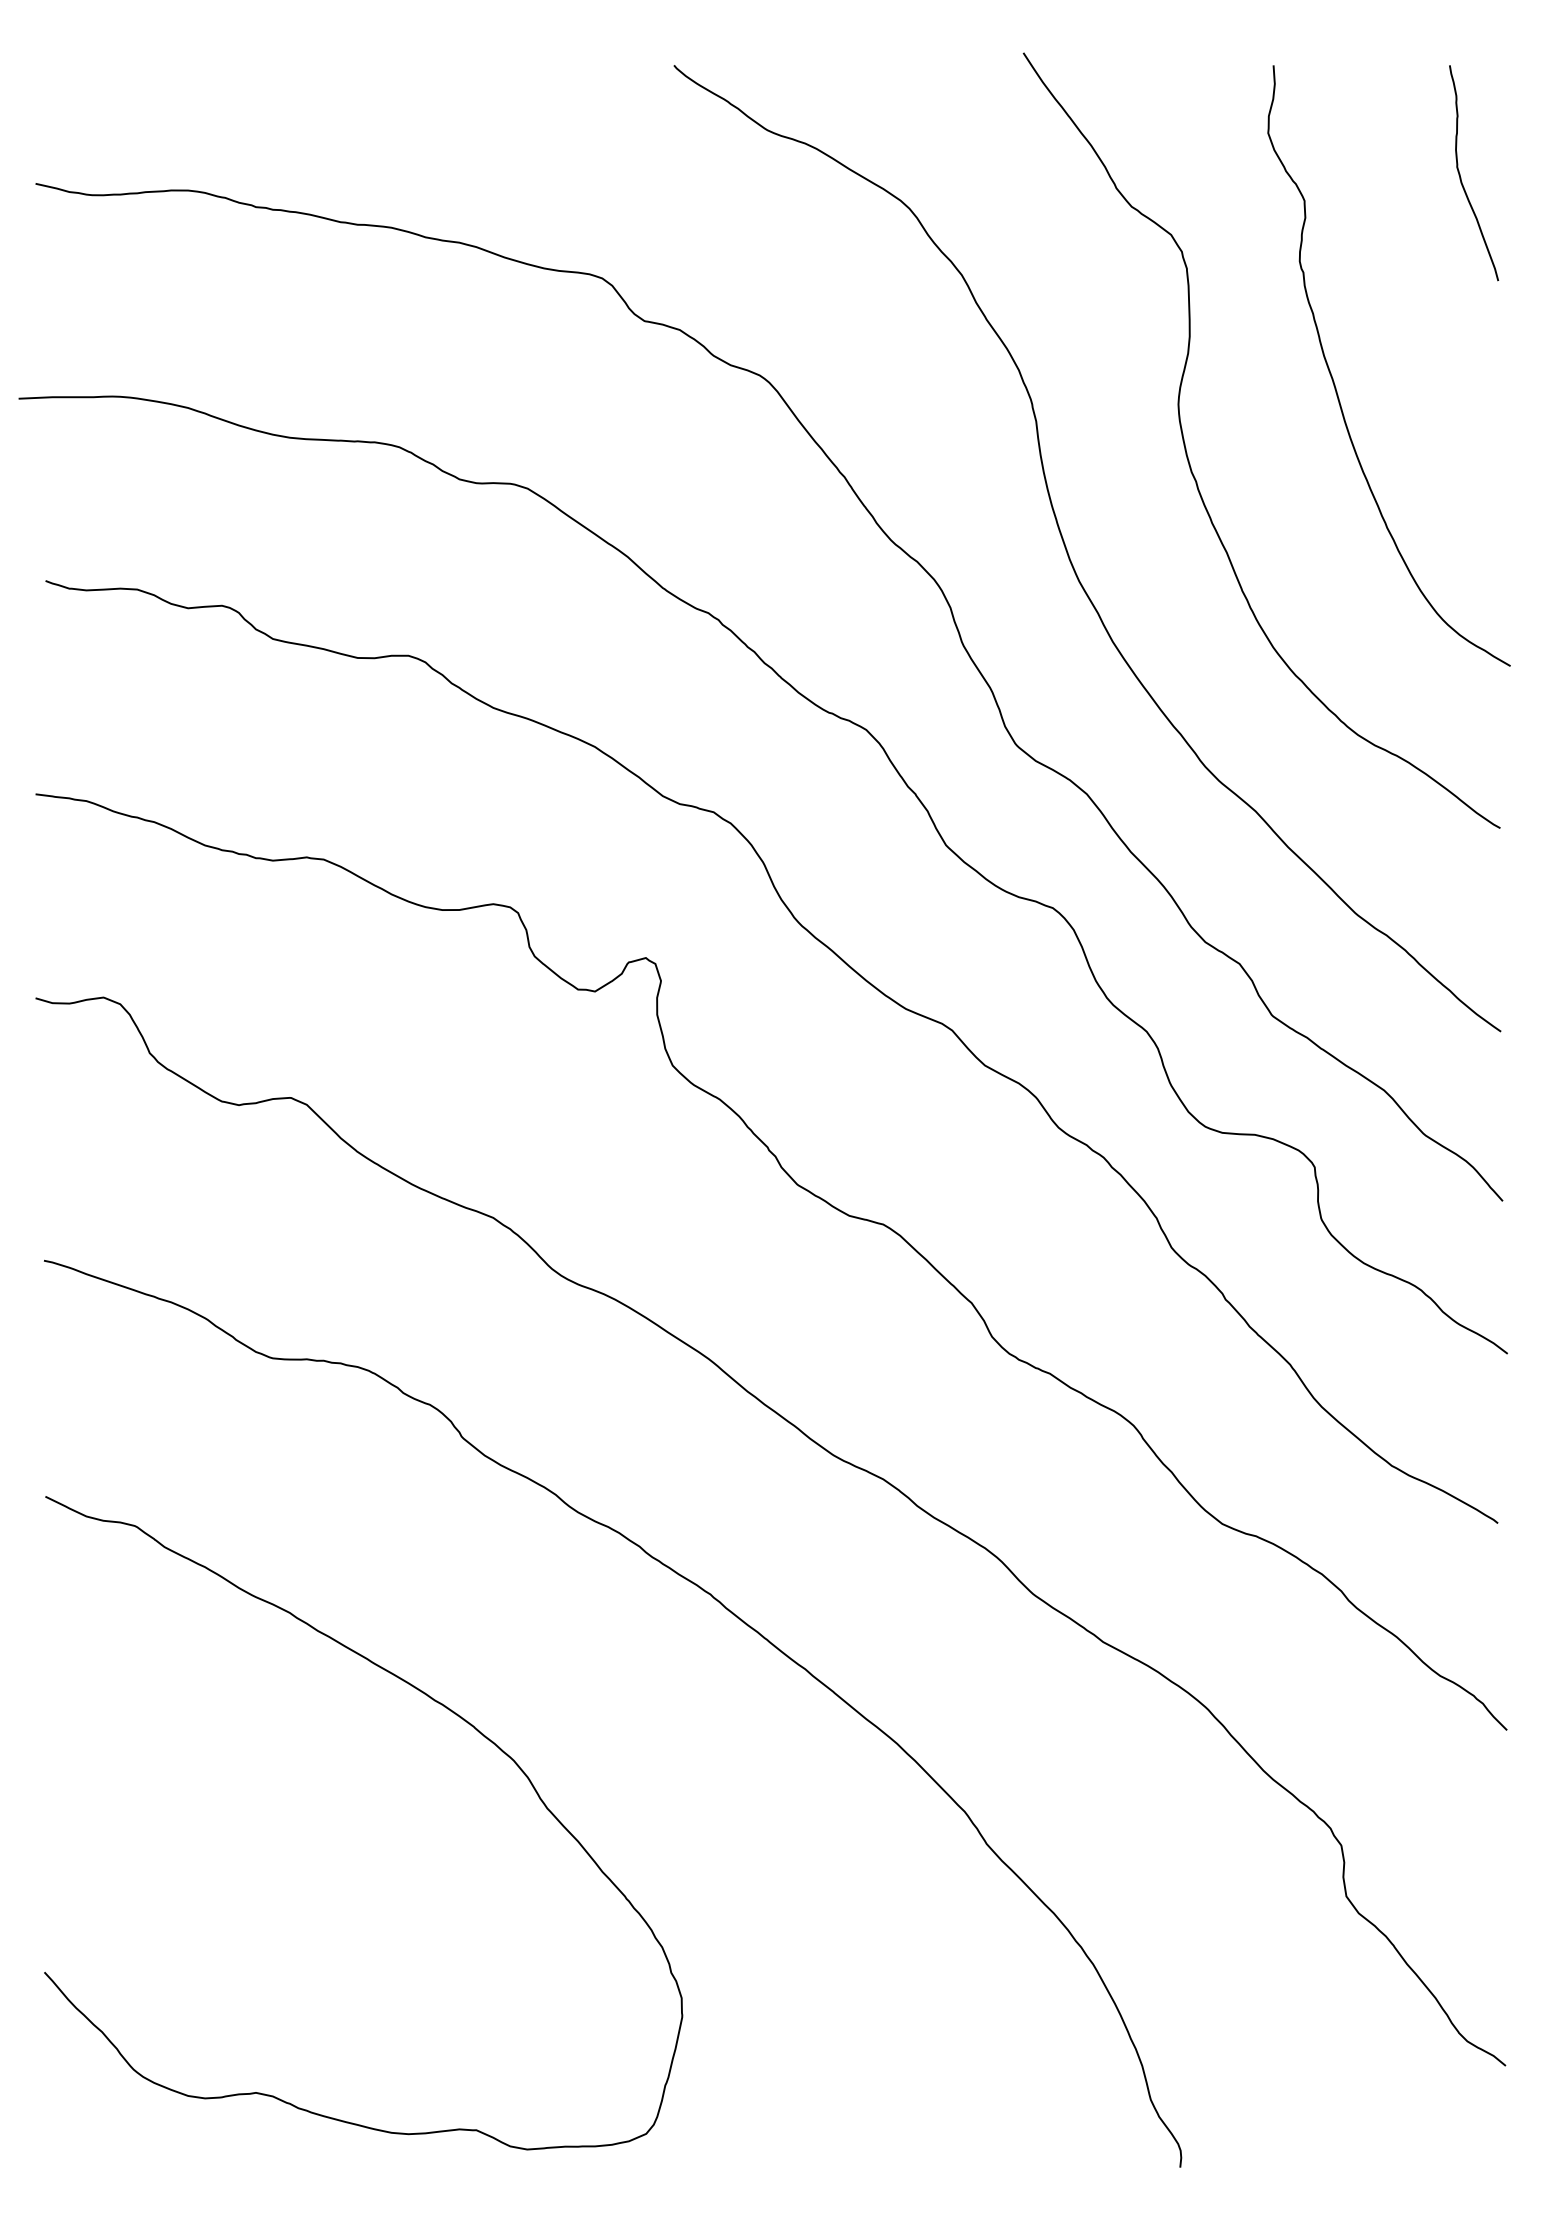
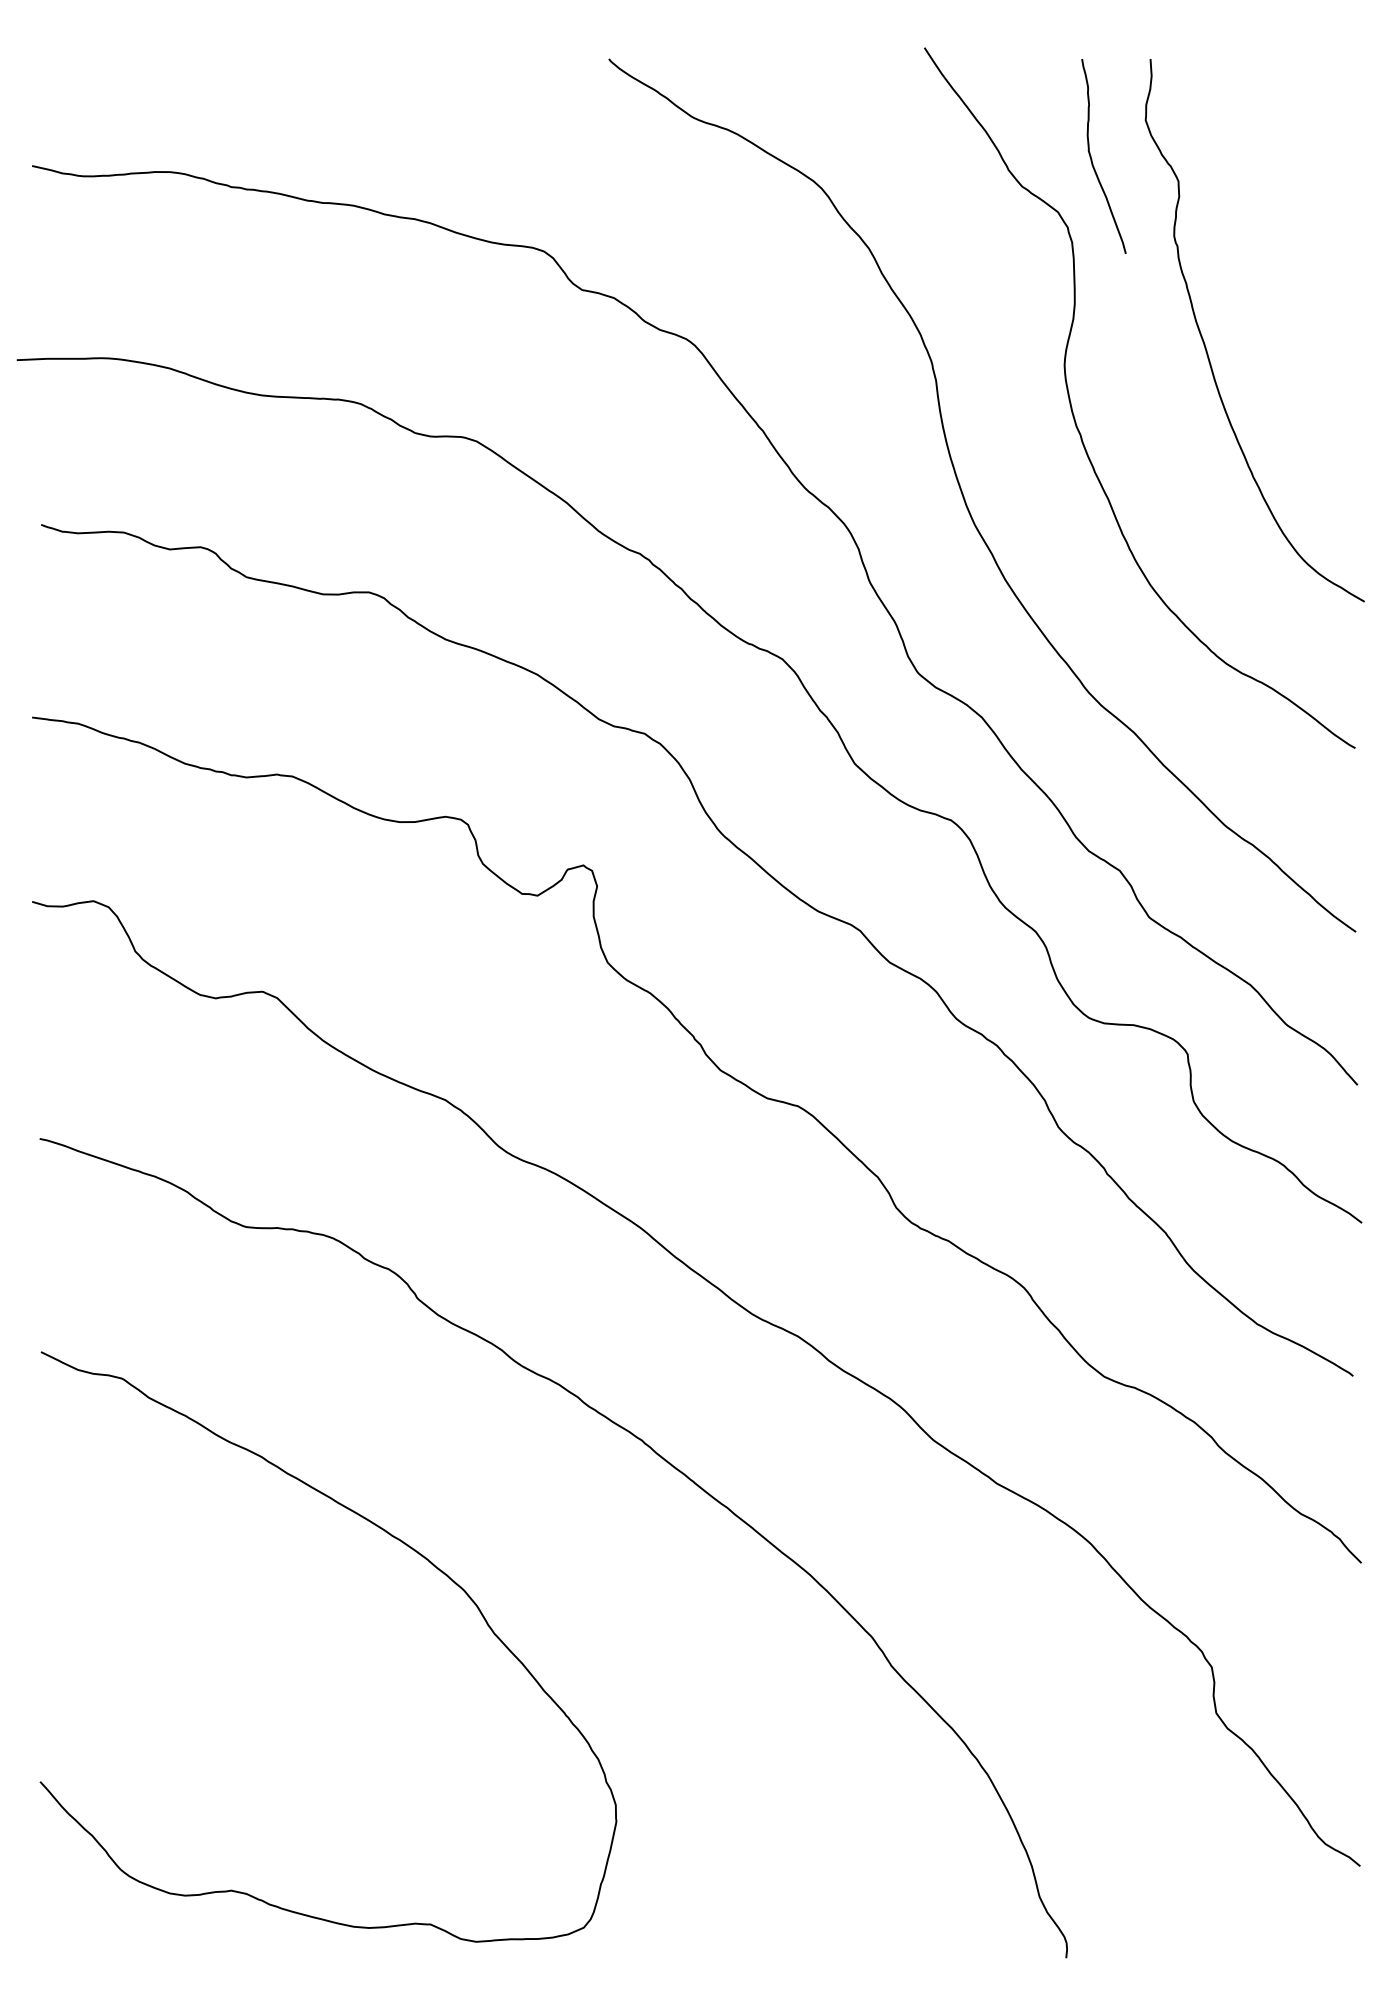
curve: (1461, 177) -> (1092, 160), moved

